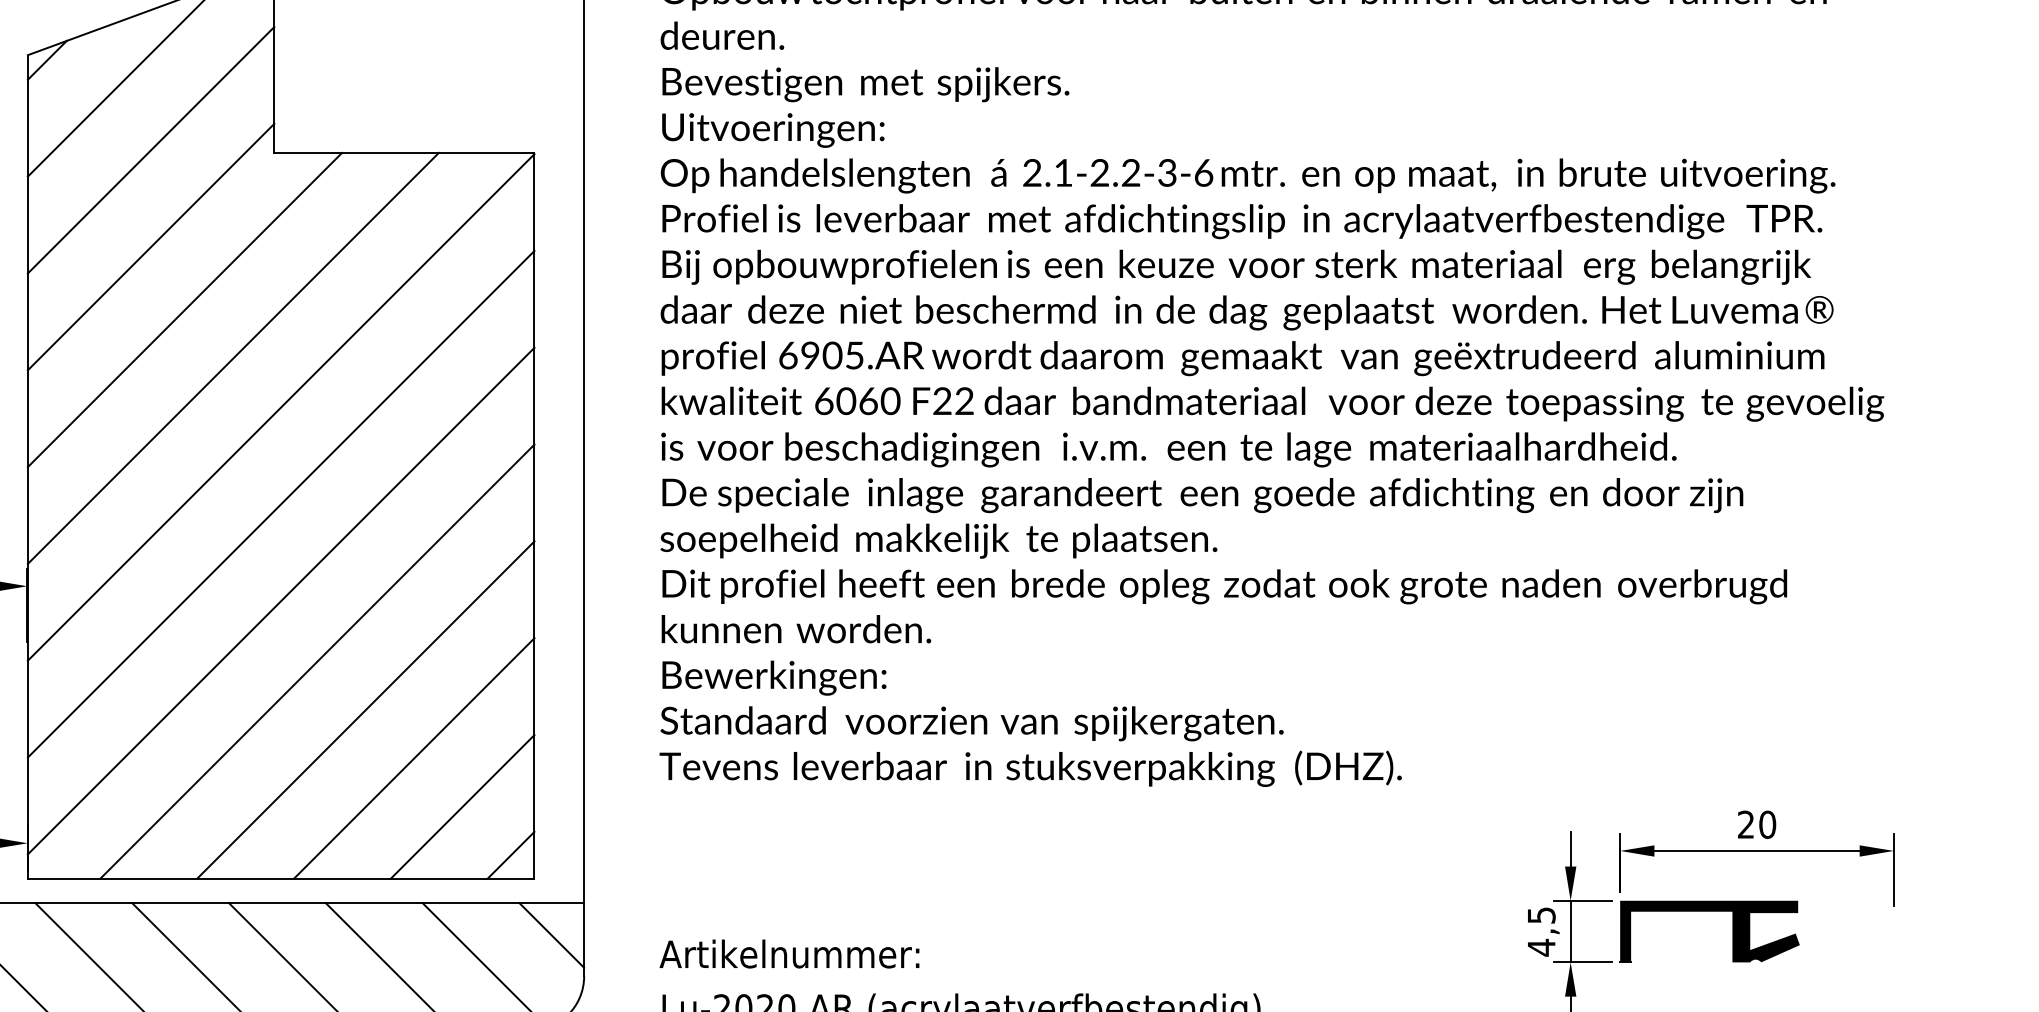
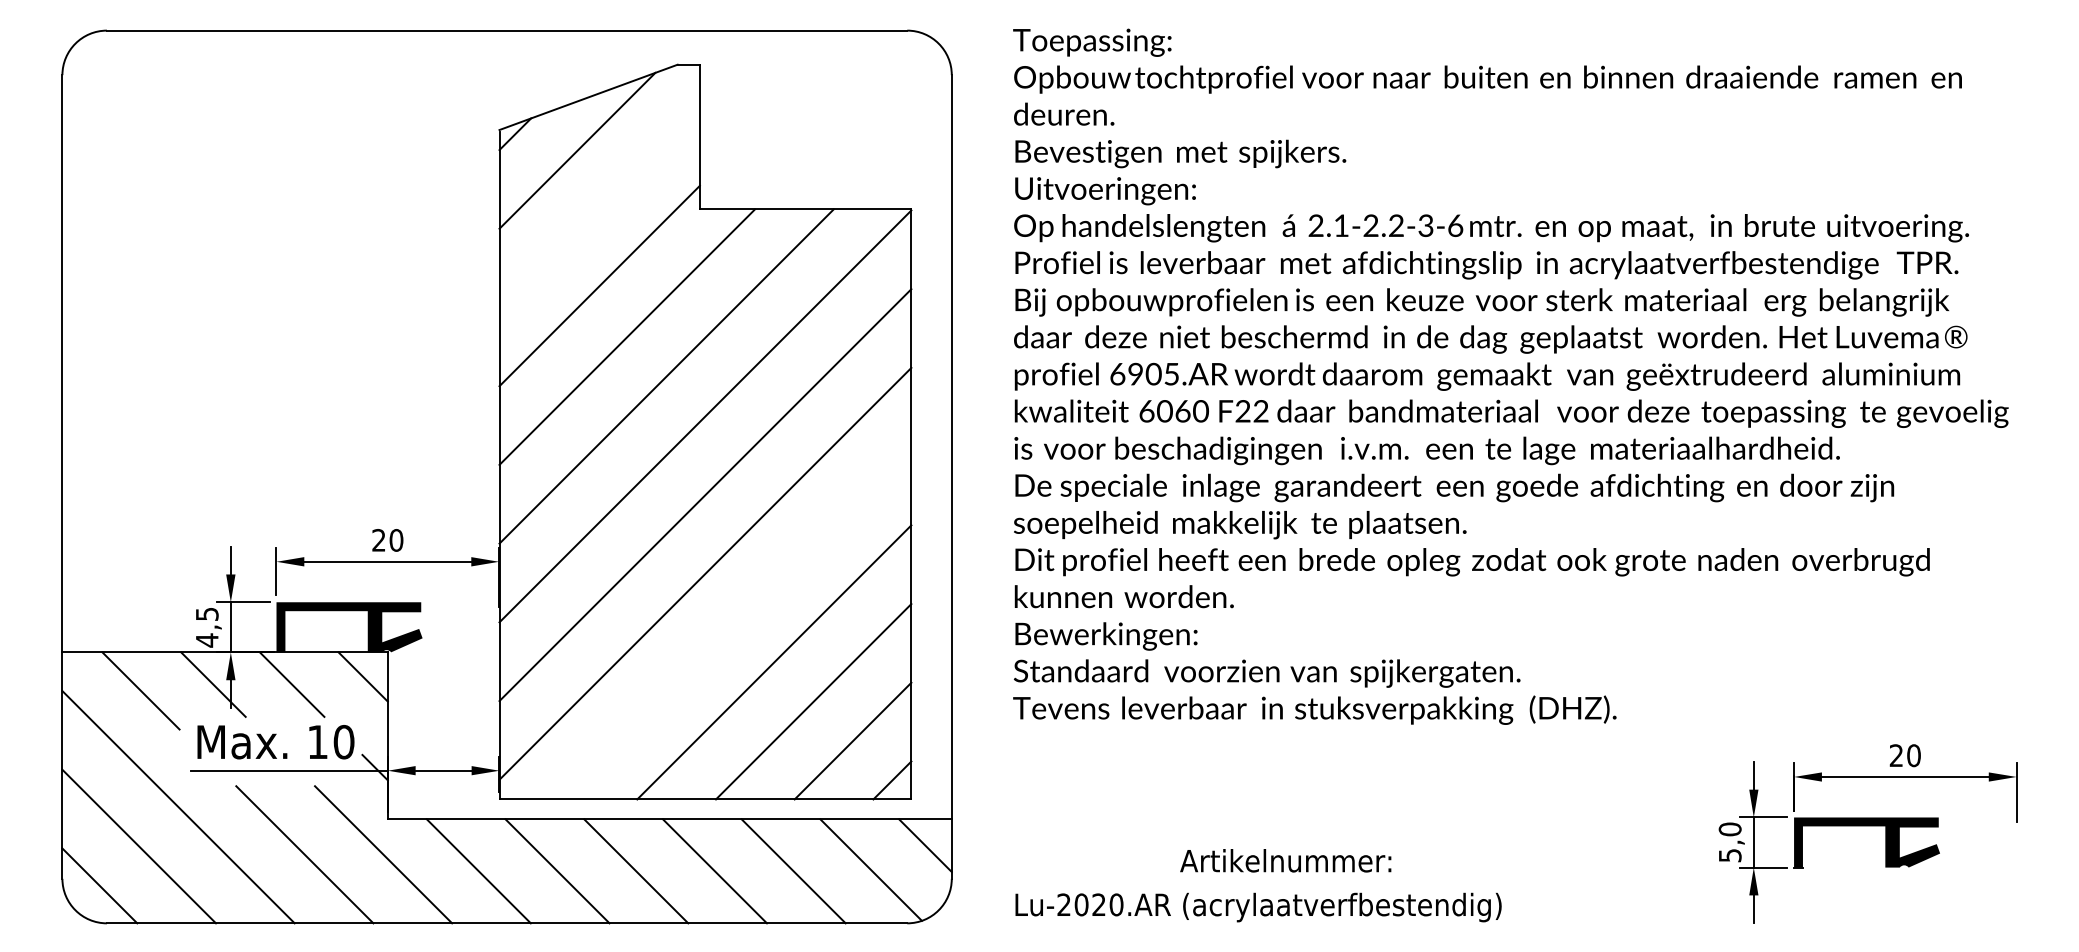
line: (150, 150) -> (599, 207), removed
line: (316, 660) -> (734, 622), removed
text: (1540, 931) -> (1729, 842), 4,5 -> 5,0
text: (789, 953) -> (1285, 860), moved

